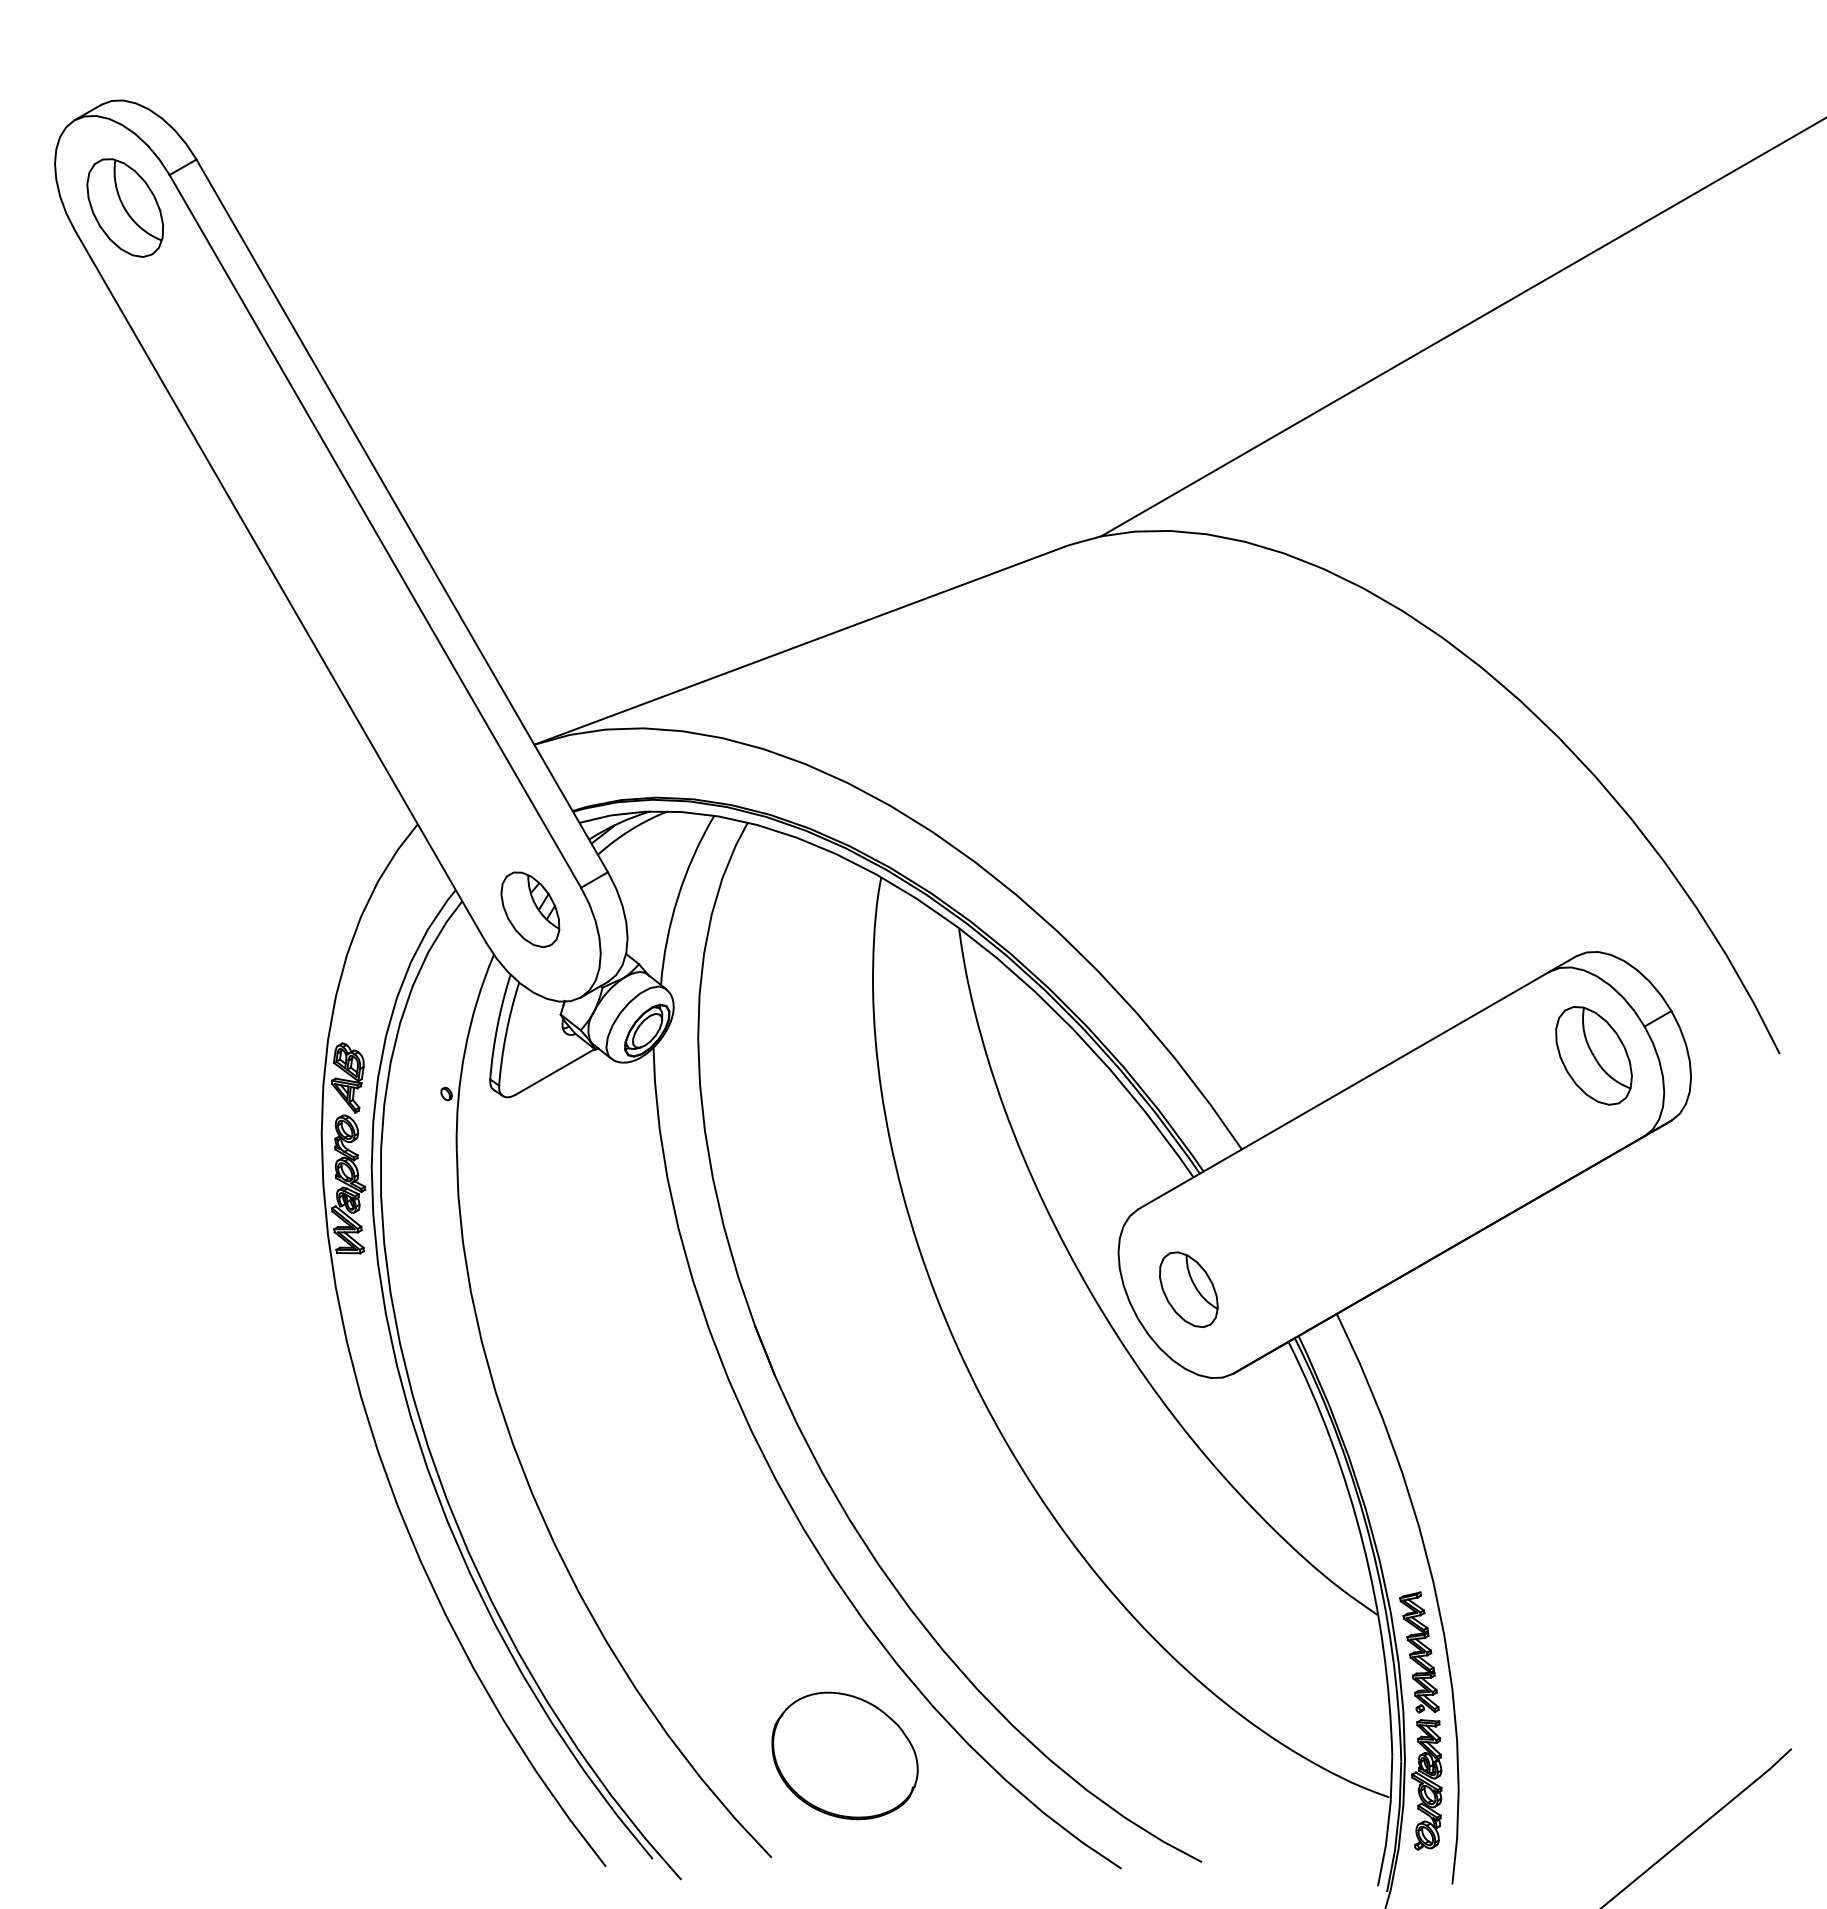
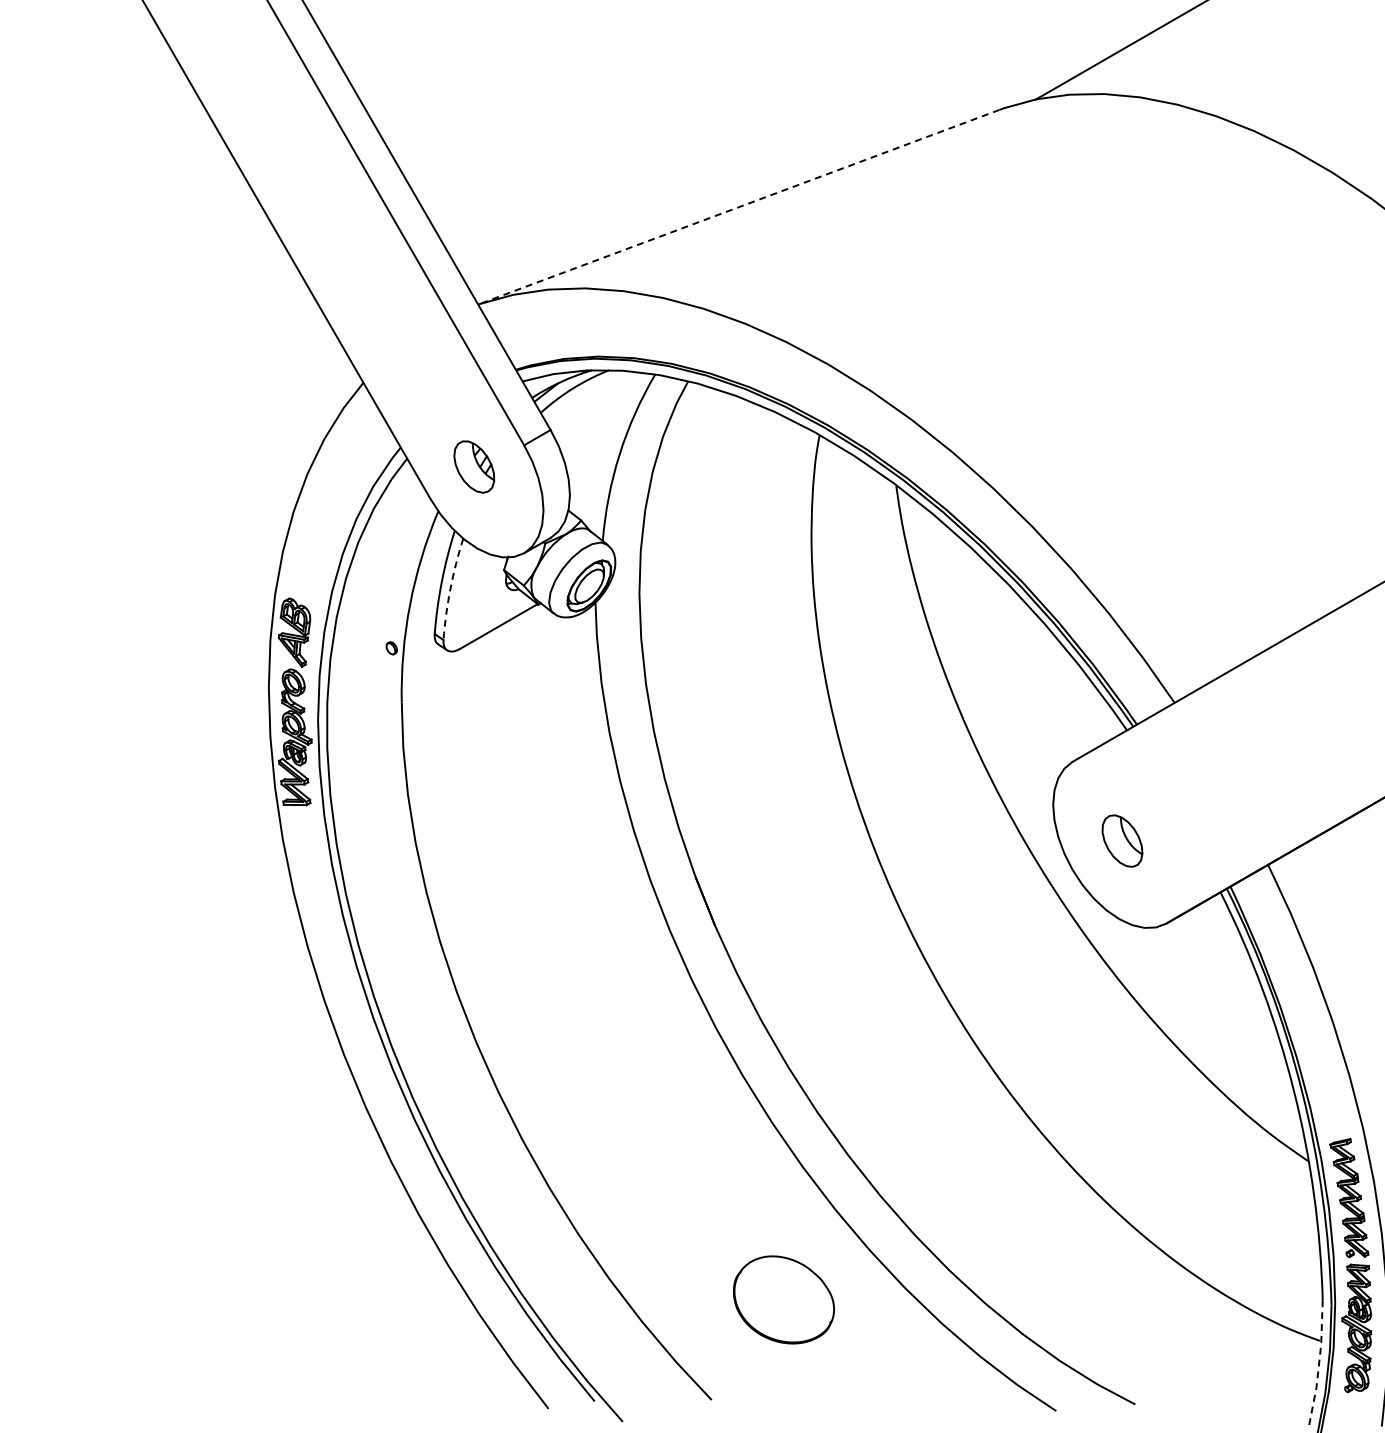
line: (799, 645) -> (739, 206), solid -> dashed
part: (530, 909) -> (474, 466), size x0.7
arc: (506, 1033) -> (450, 588), solid -> dashed
part: (1188, 1289) -> (1122, 840), size x0.7
part: (844, 1755) -> (783, 1299), size x0.7
line: (1388, 1821) -> (1318, 1364), solid -> dashed

